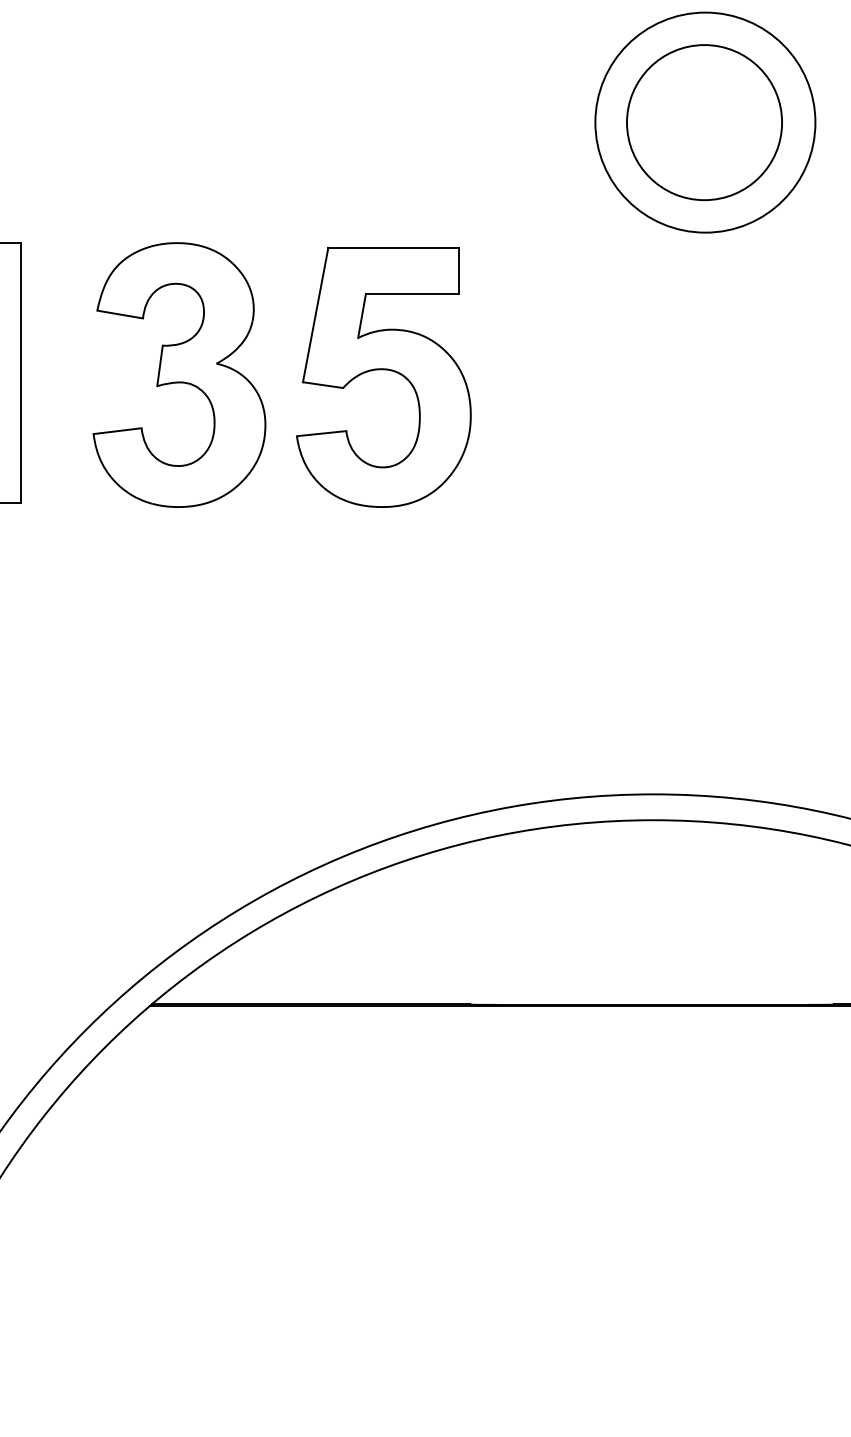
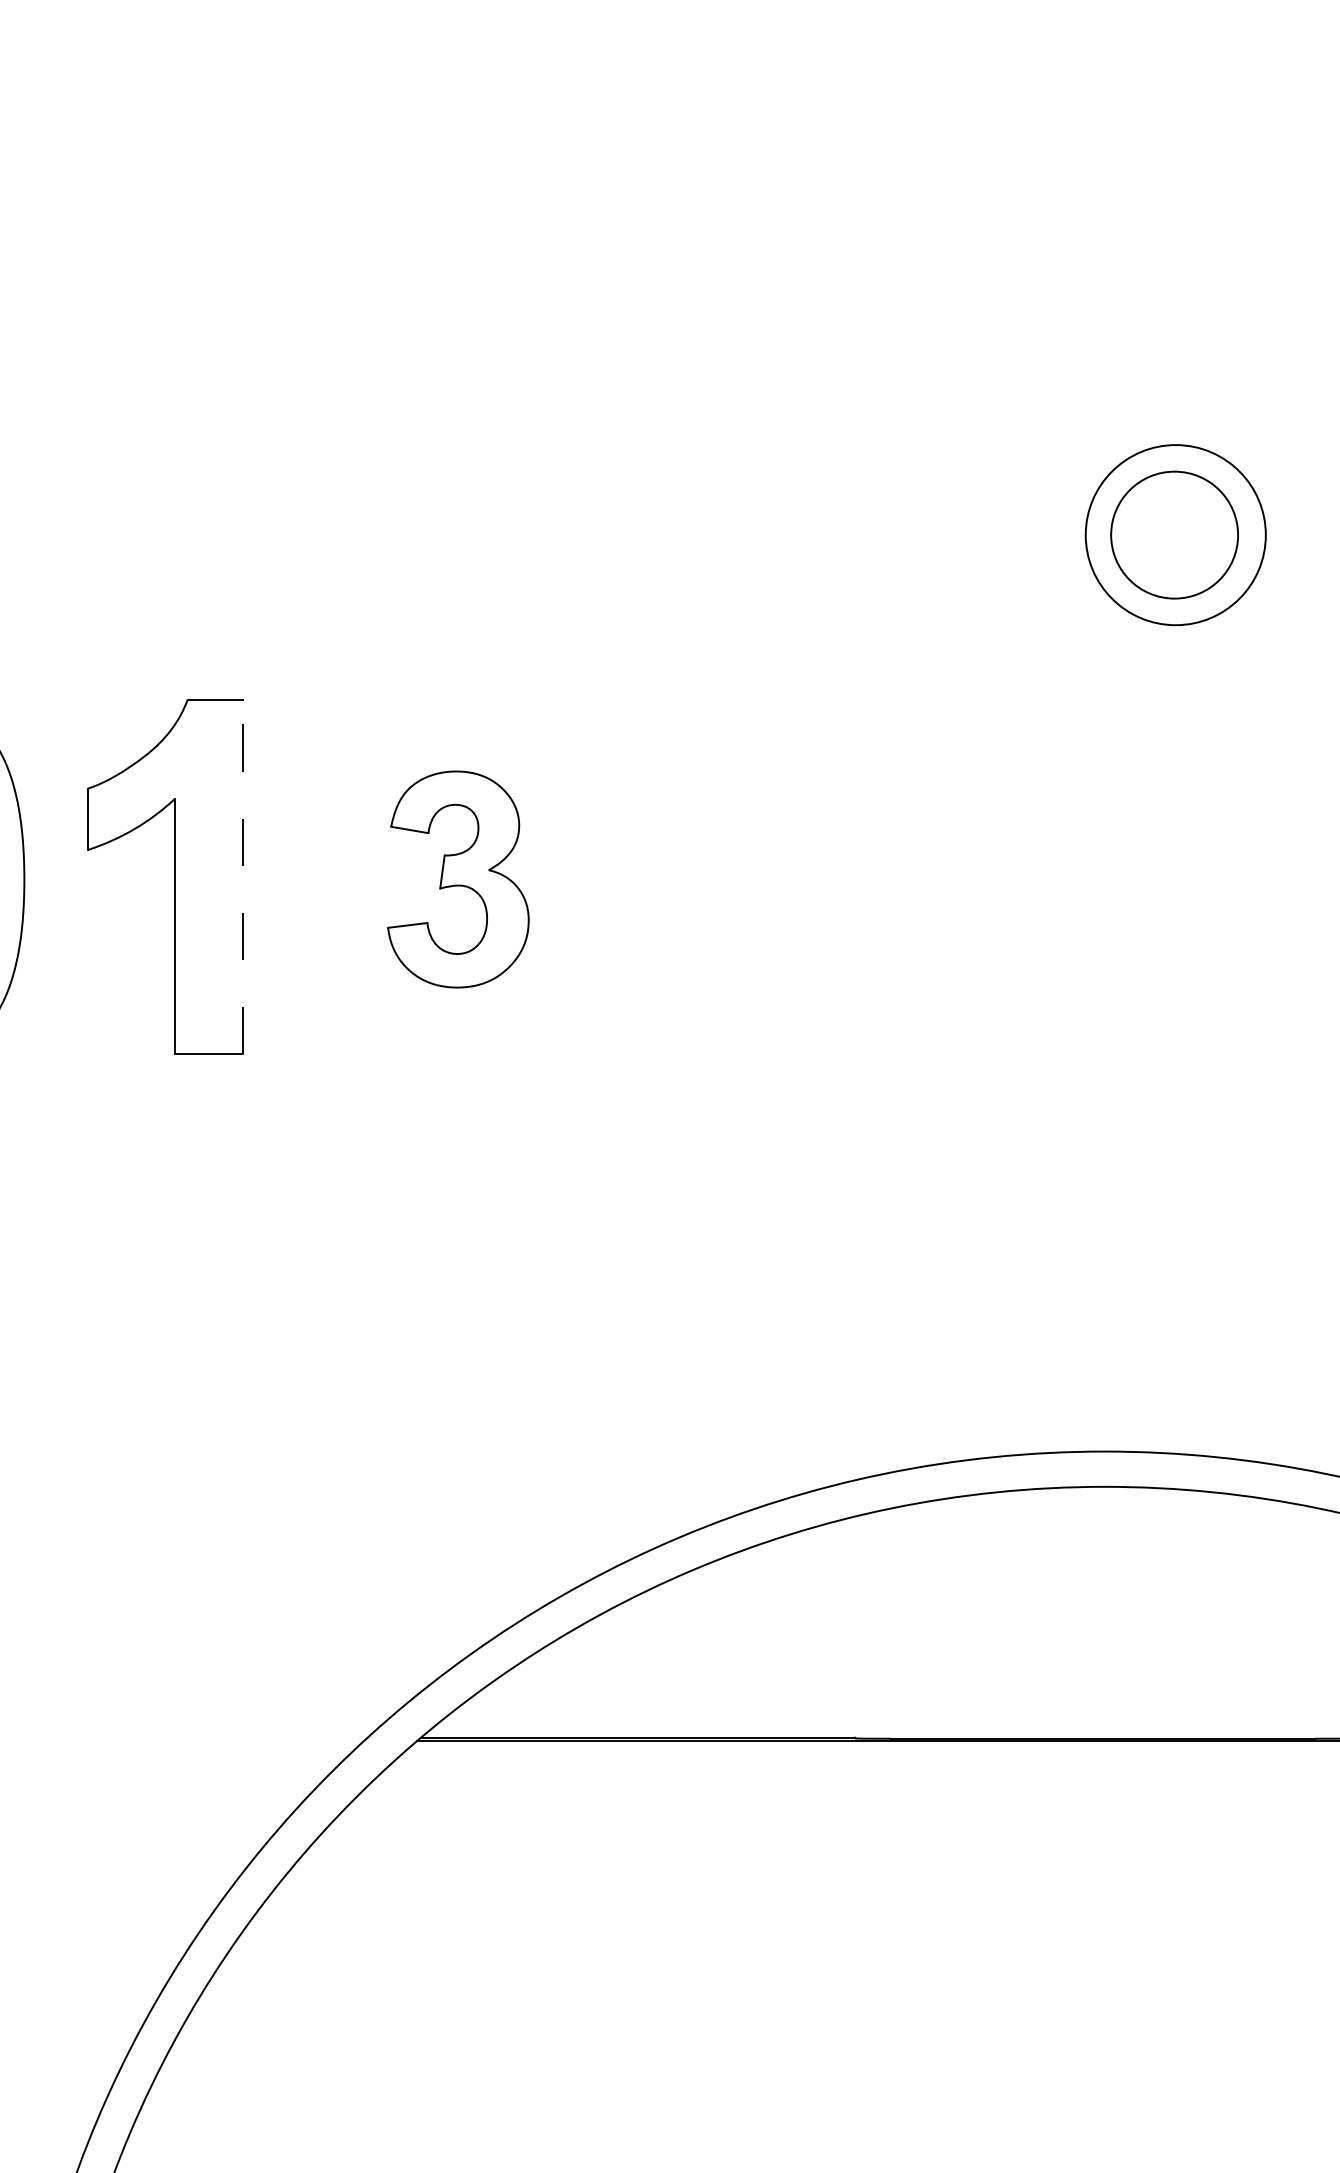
circle: (704, 122) -> (1174, 534), size x0.6
circle: (705, 122) -> (1175, 535), size x0.6
part: (383, 369) -> (736, 872), removed
line: (21, 372) -> (242, 876), solid -> dashed
part: (179, 375) -> (458, 879), size x0.6

